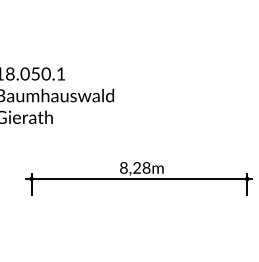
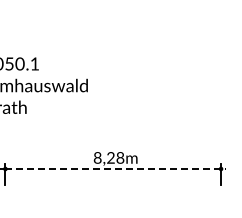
line: (142, 179) -> (116, 169), solid -> dashed

